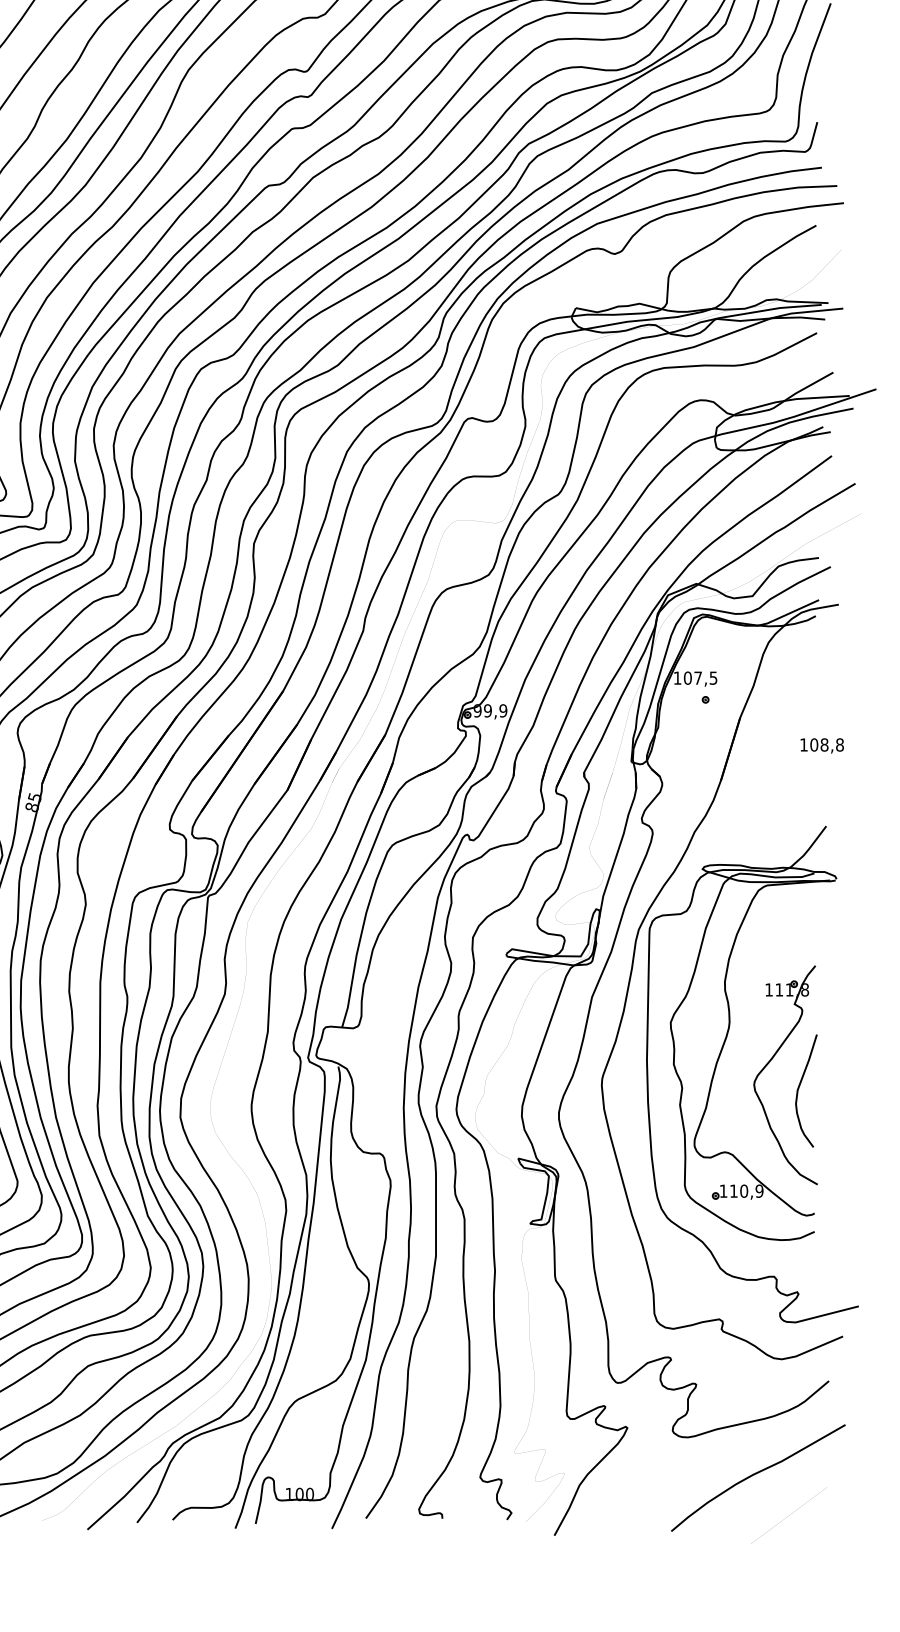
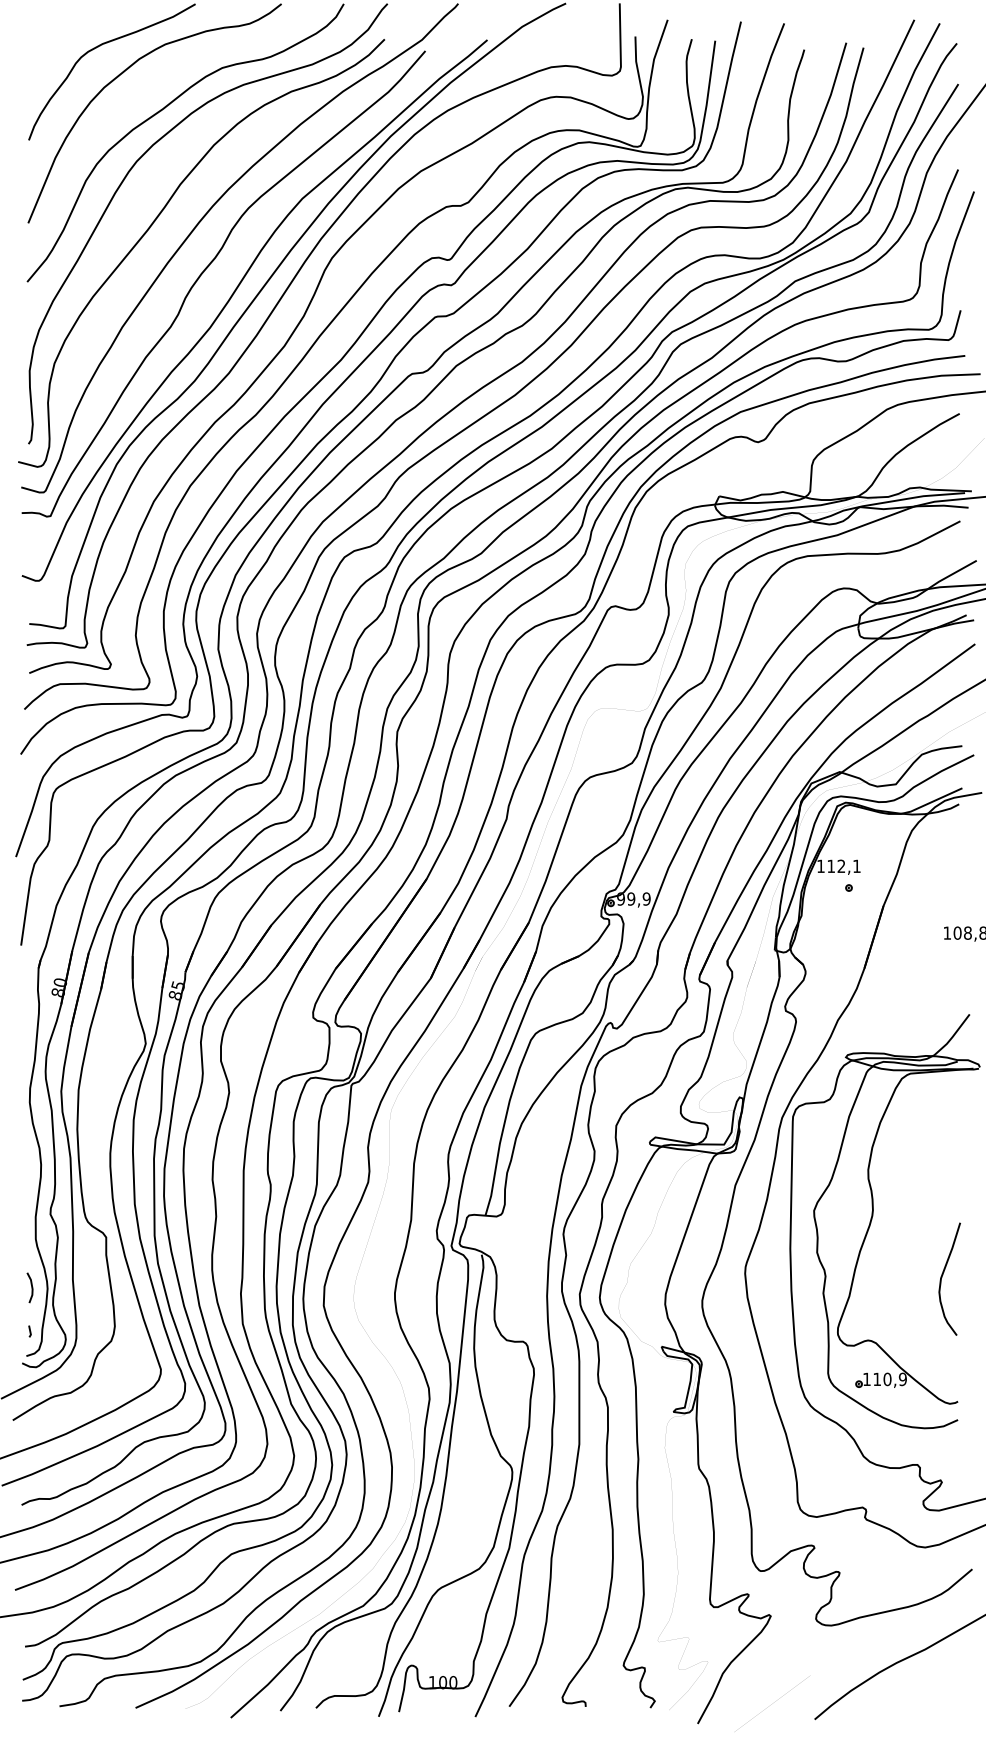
text: (700, 678) -> (843, 866), 107,5 -> 112,1
part: (771, 1061) -> (914, 1249), removed
line: (788, 1516) -> (771, 1704), moved

